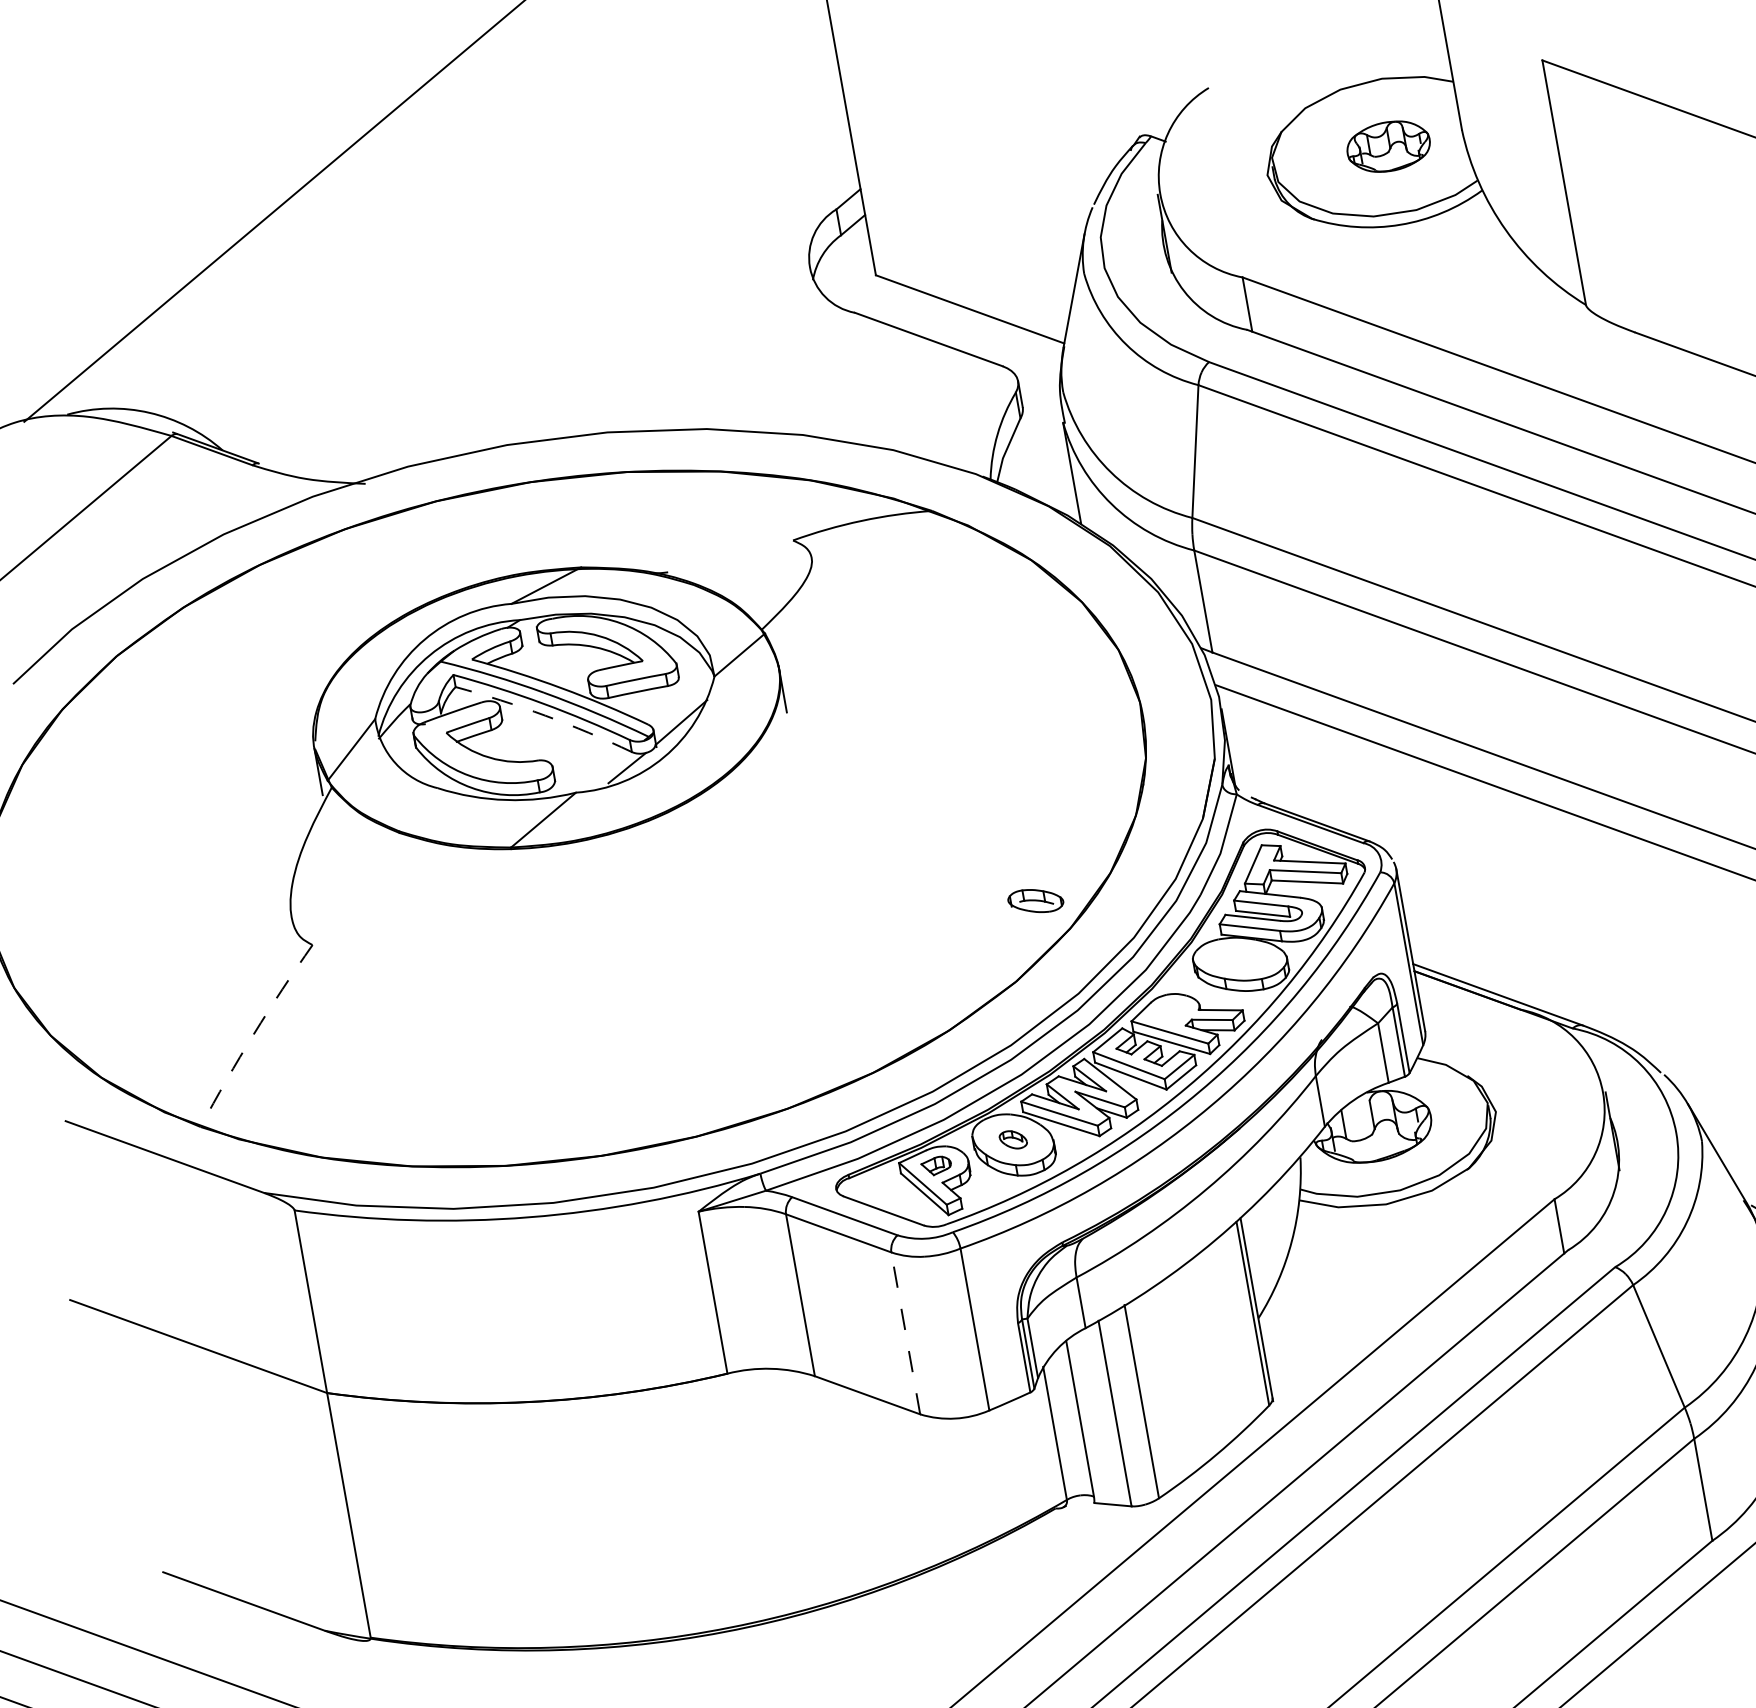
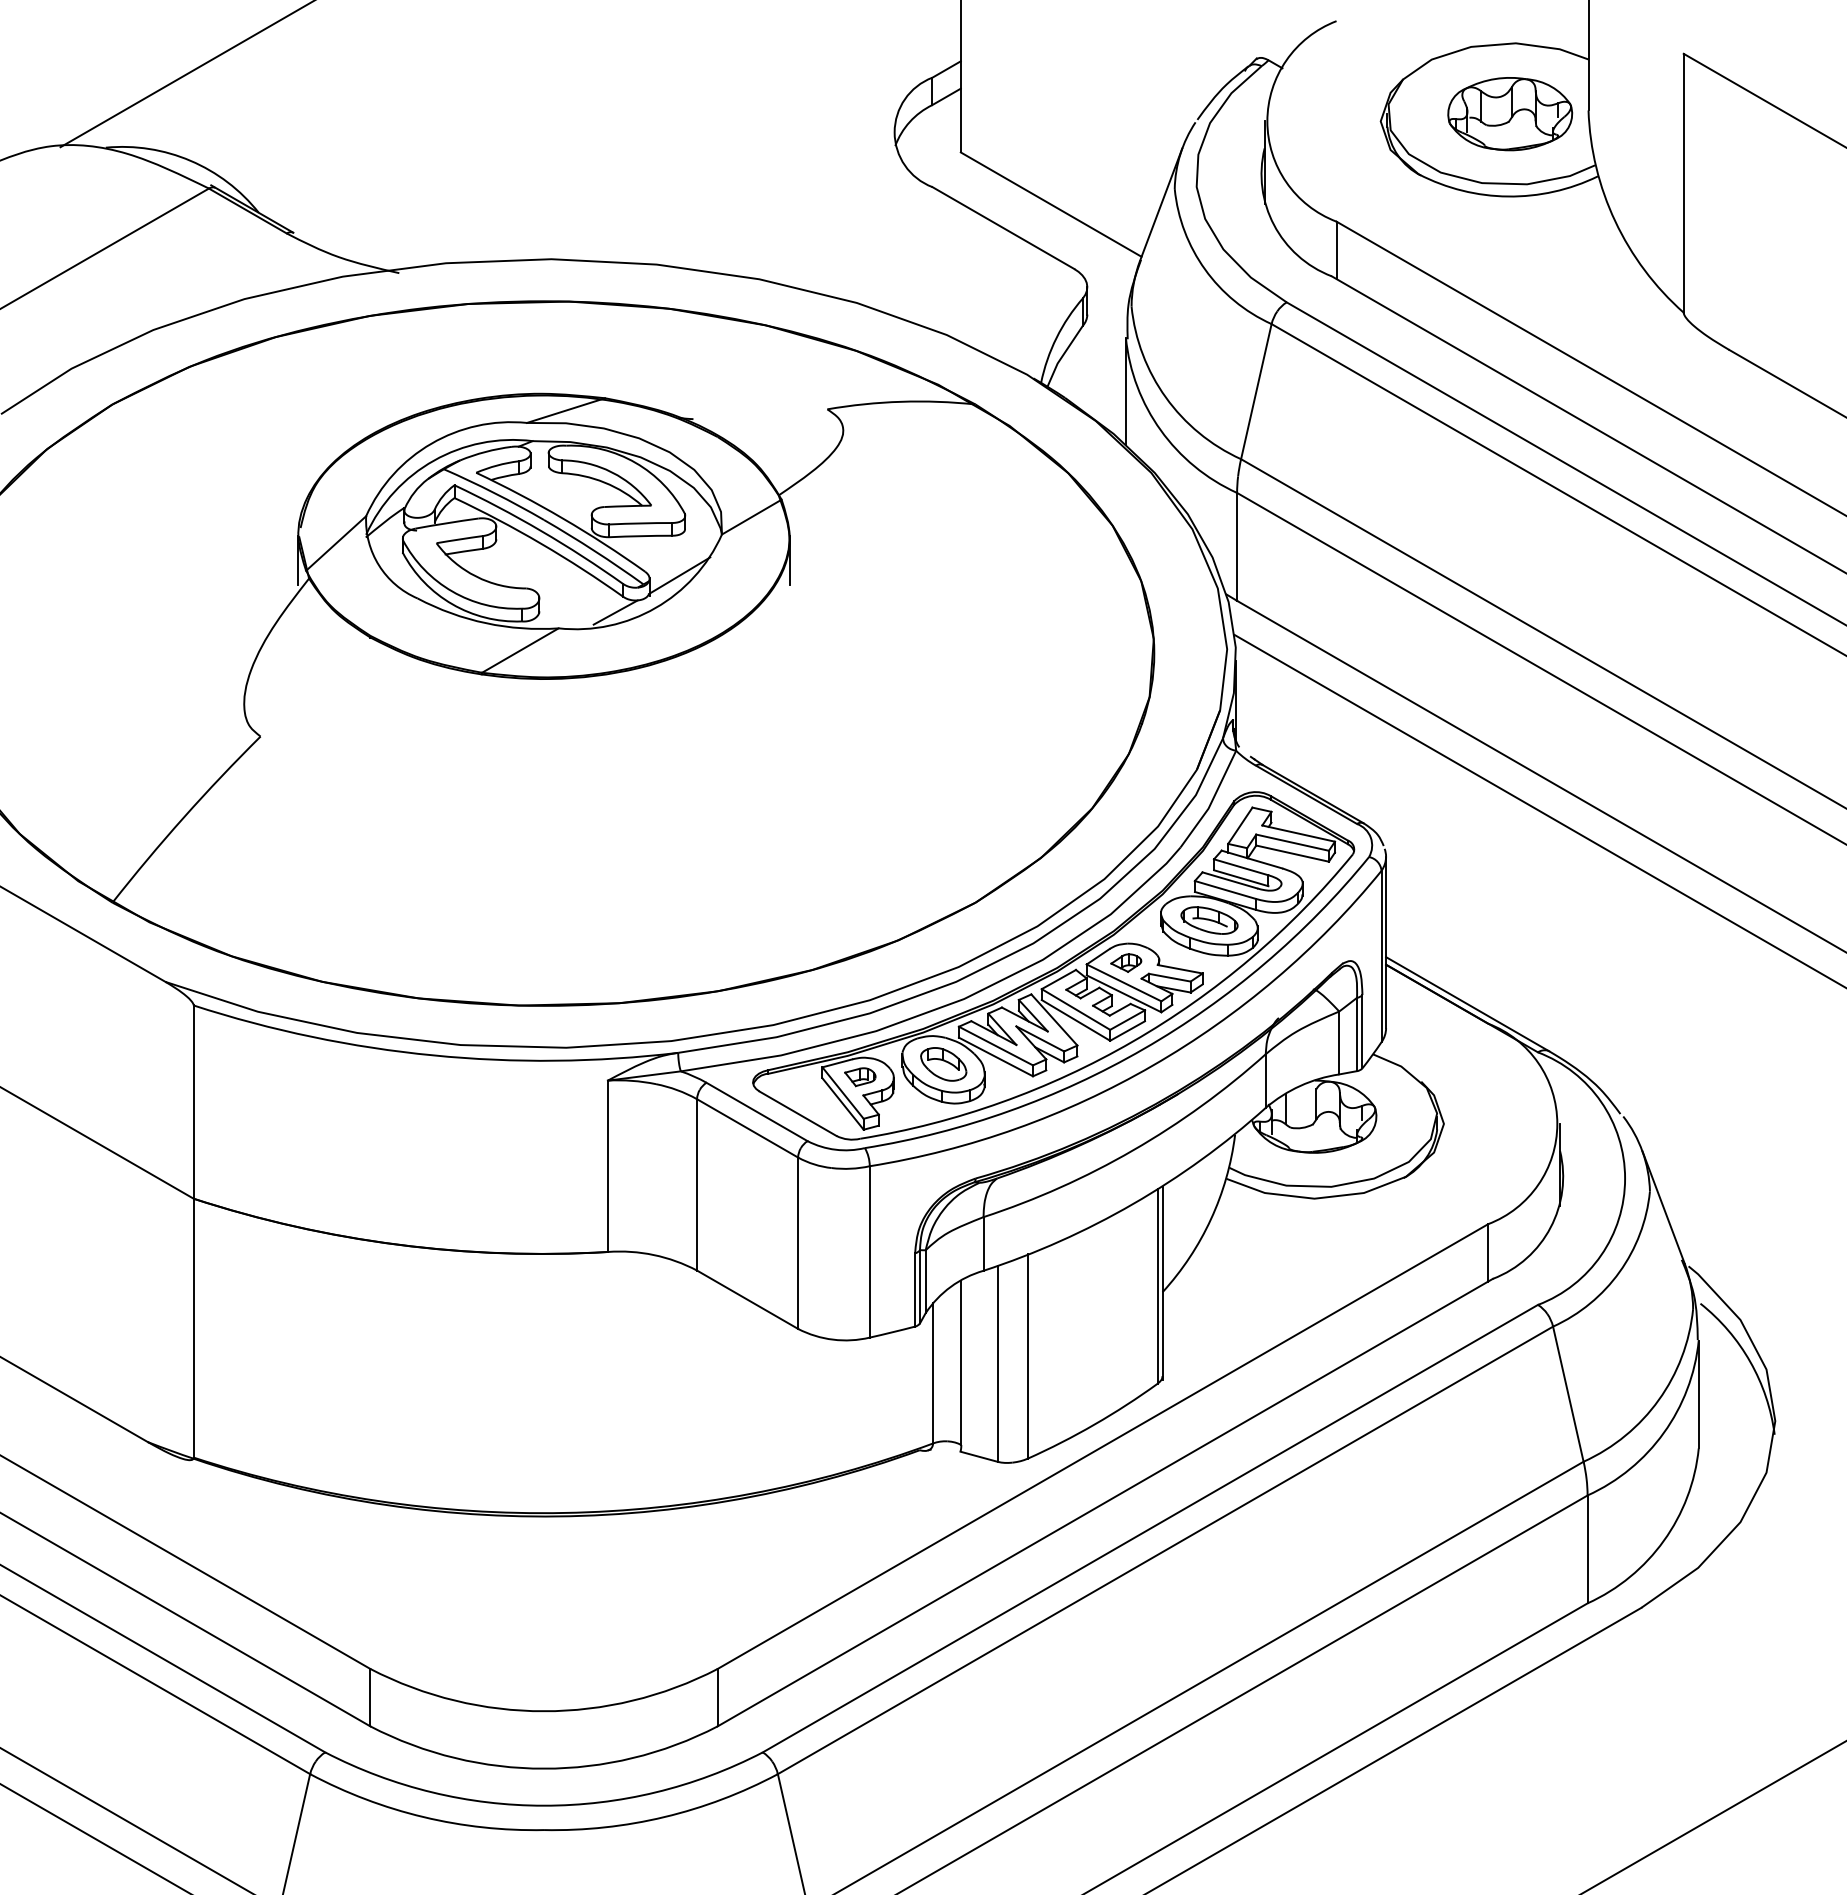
part: (1388, 146) -> (1510, 114), size x1.43
arc: (545, 715) -> (541, 543), dashed -> solid
part: (1035, 901) -> (1209, 920), moved
part: (1168, 1012) -> (1126, 962), added
arc: (254, 1034) -> (184, 817), dashed -> solid
part: (1013, 1140) -> (943, 1064), size x1.67
line: (906, 1333) -> (798, 1243), dashed -> solid

